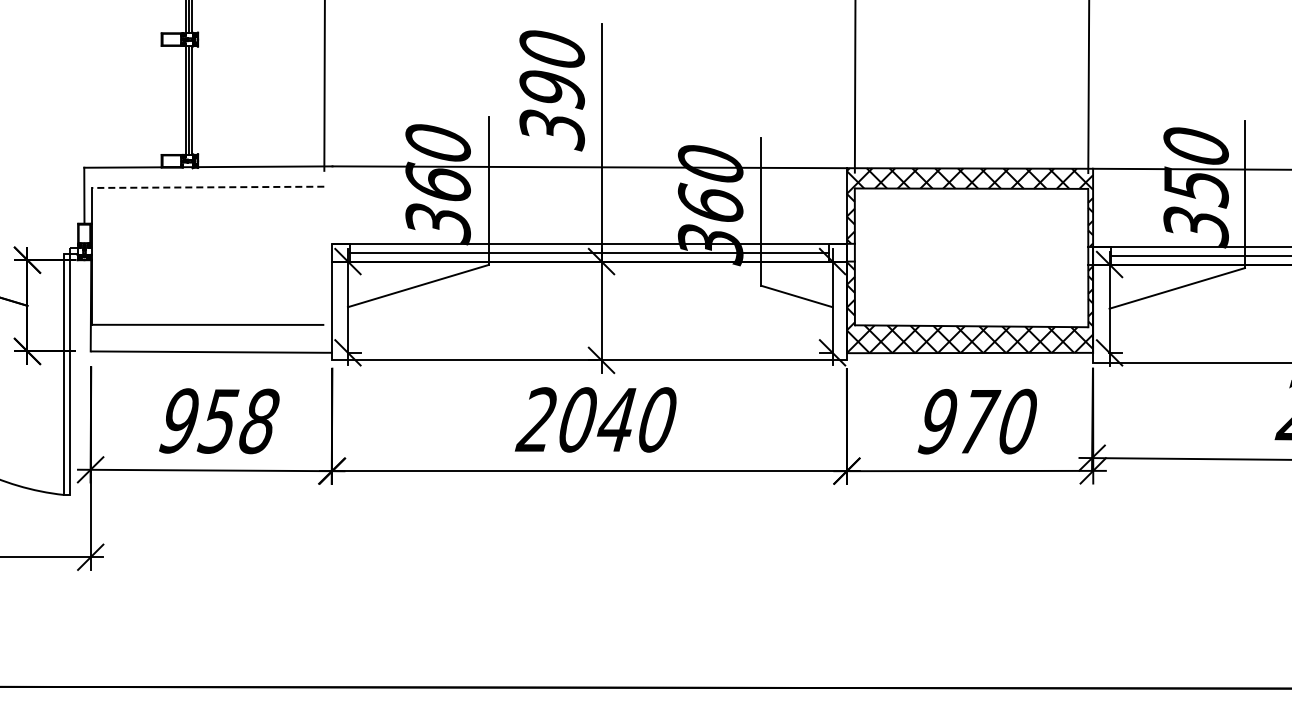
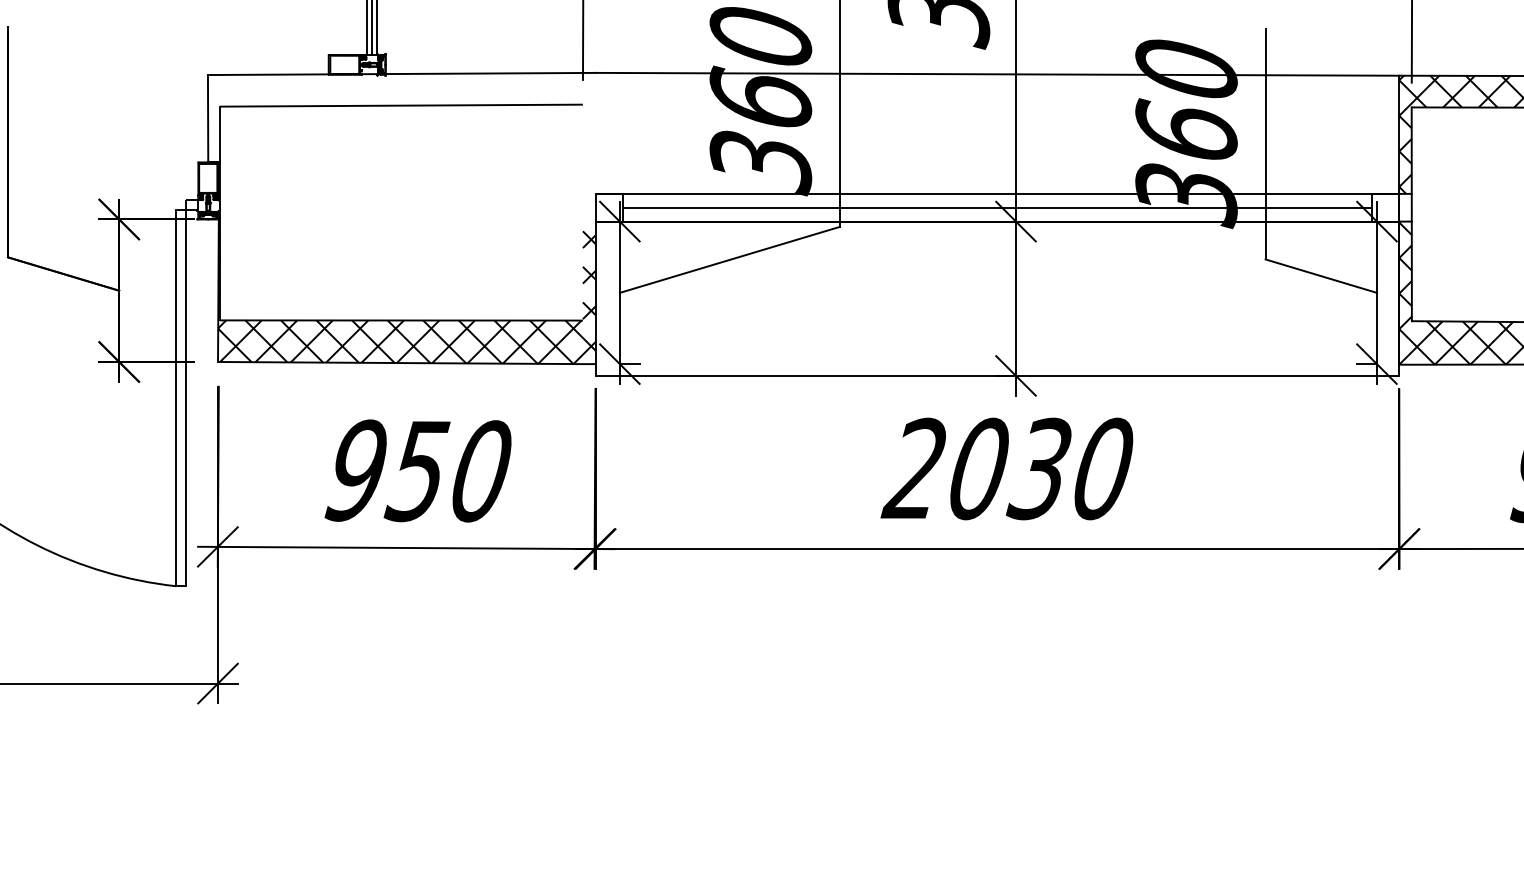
line: (207, 187) -> (400, 105), dashed -> solid
hatch: (211, 306) -> (406, 291), added
text: (615, 419) -> (1037, 468), 2040 -> 2030
text: (259, 421) -> (481, 471), 958 -> 950

